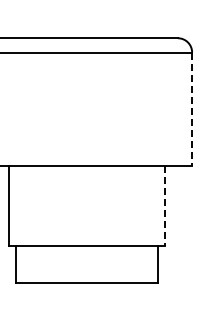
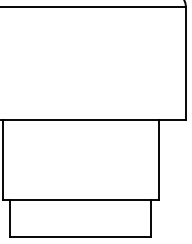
line: (192, 109) -> (186, 63), dashed -> solid
line: (165, 206) -> (159, 160), dashed -> solid

